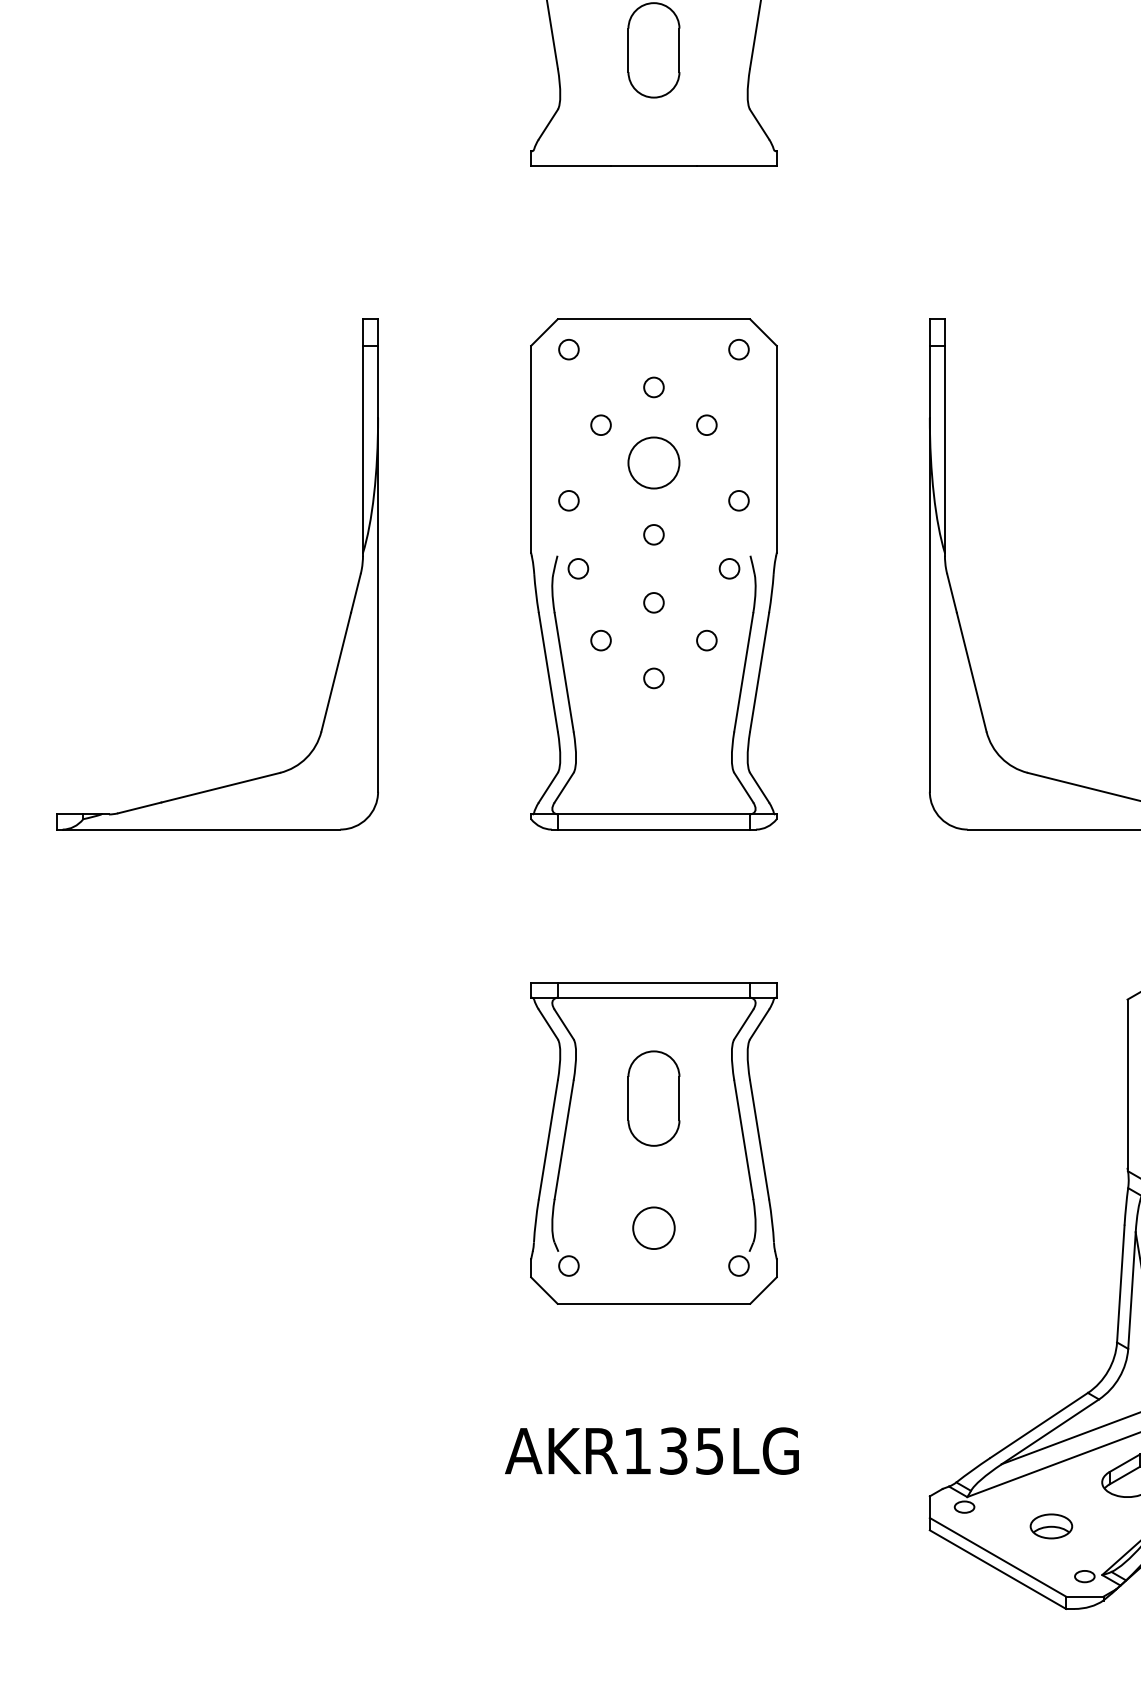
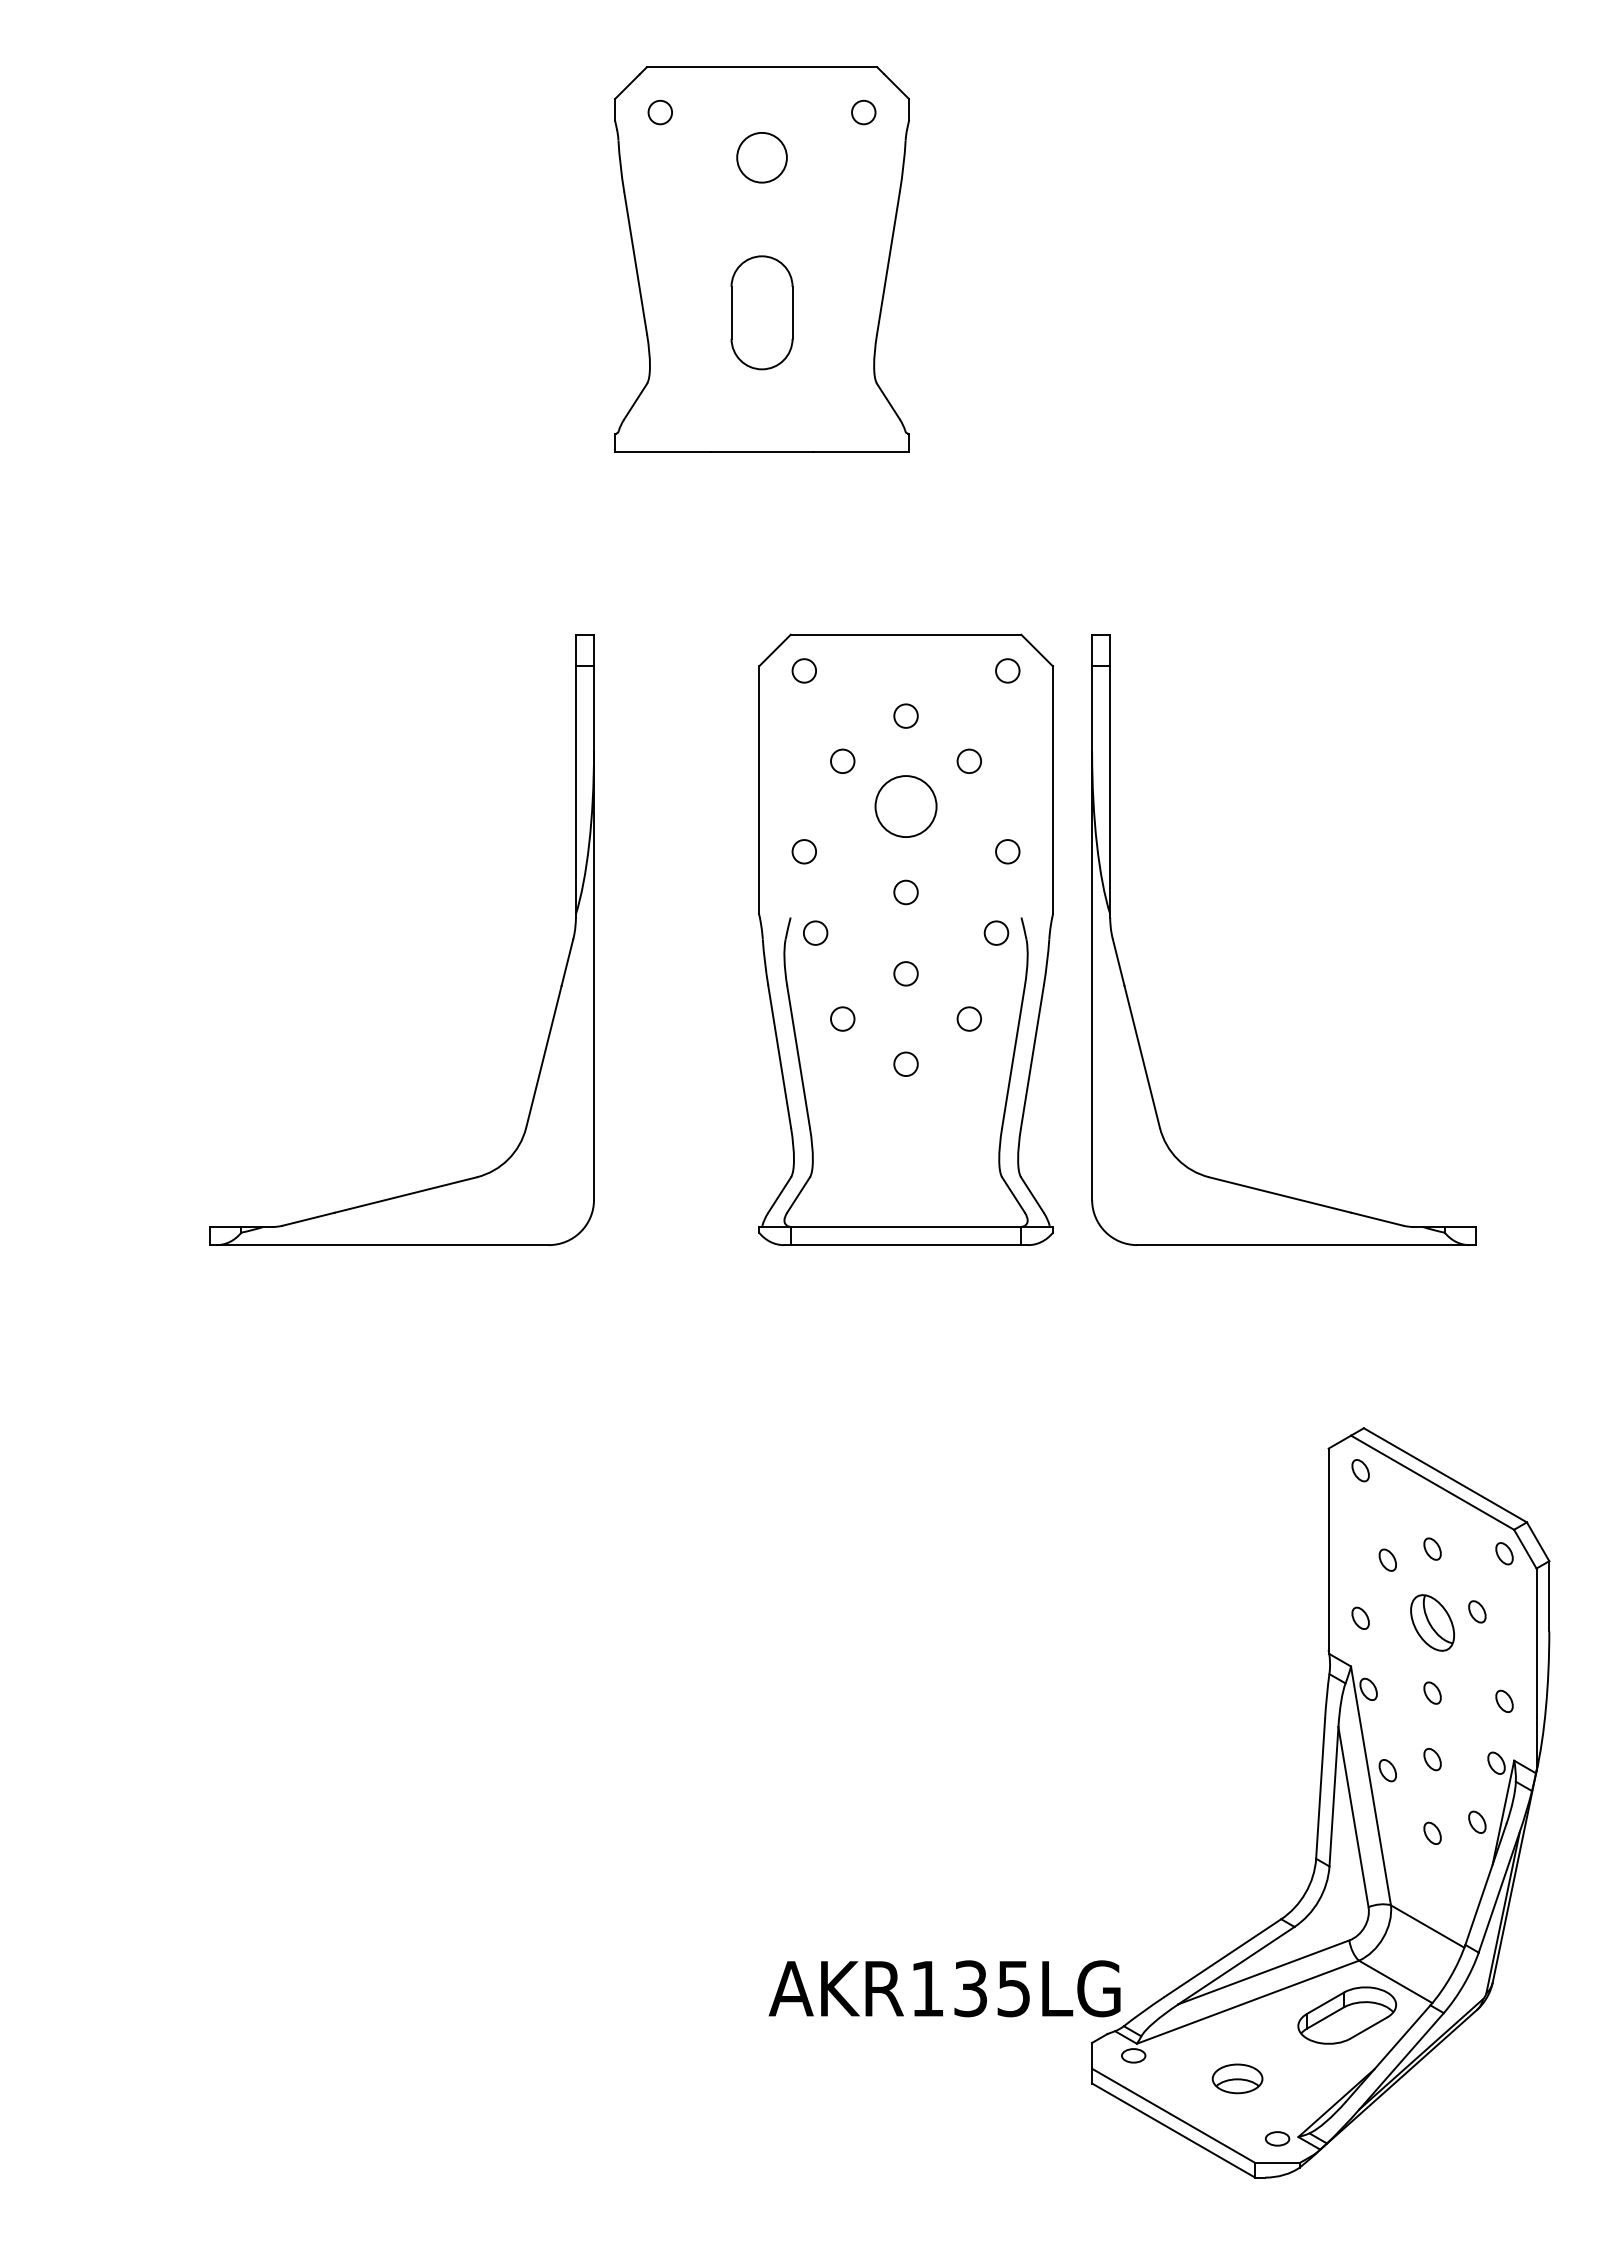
part: (654, 574) -> (906, 939), moved
part: (350, 609) -> (561, 981), moved
part: (653, 1143) -> (761, 1620), removed
text: (651, 1450) -> (944, 1988), moved

